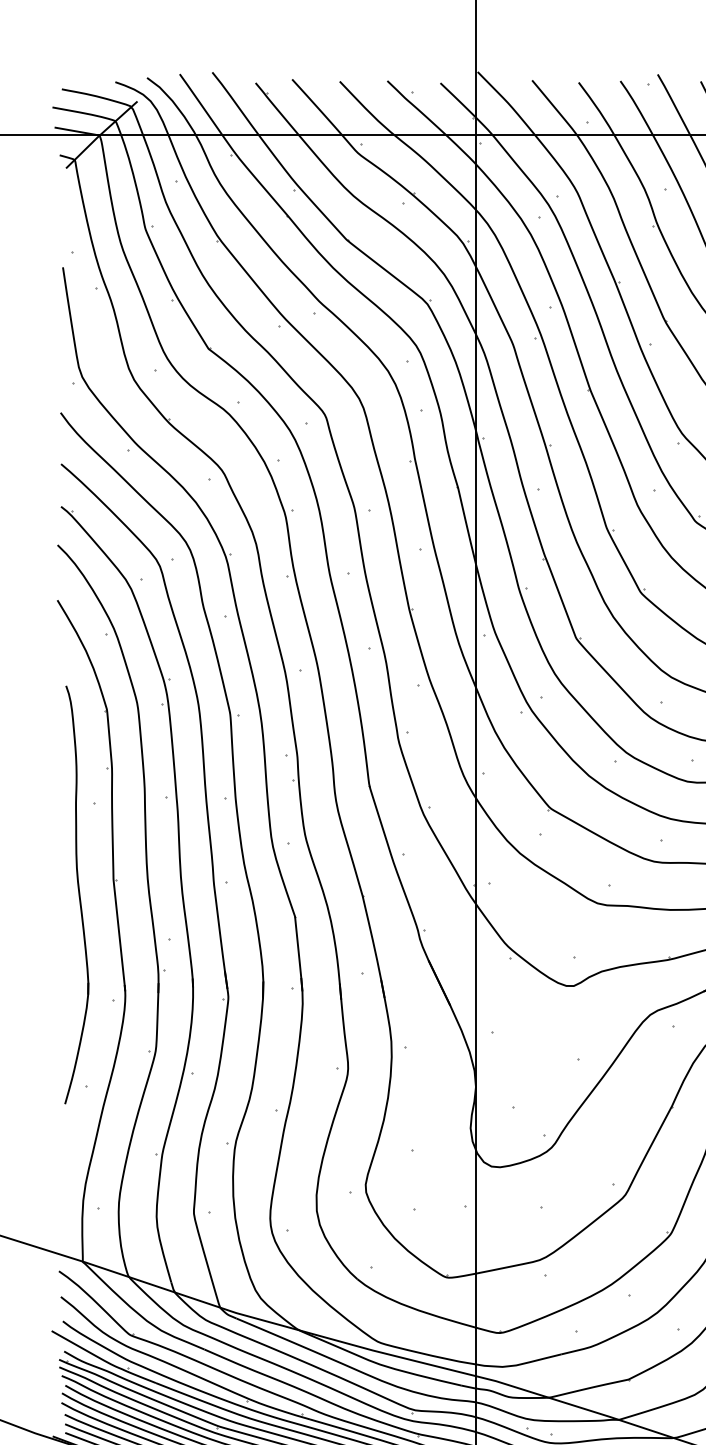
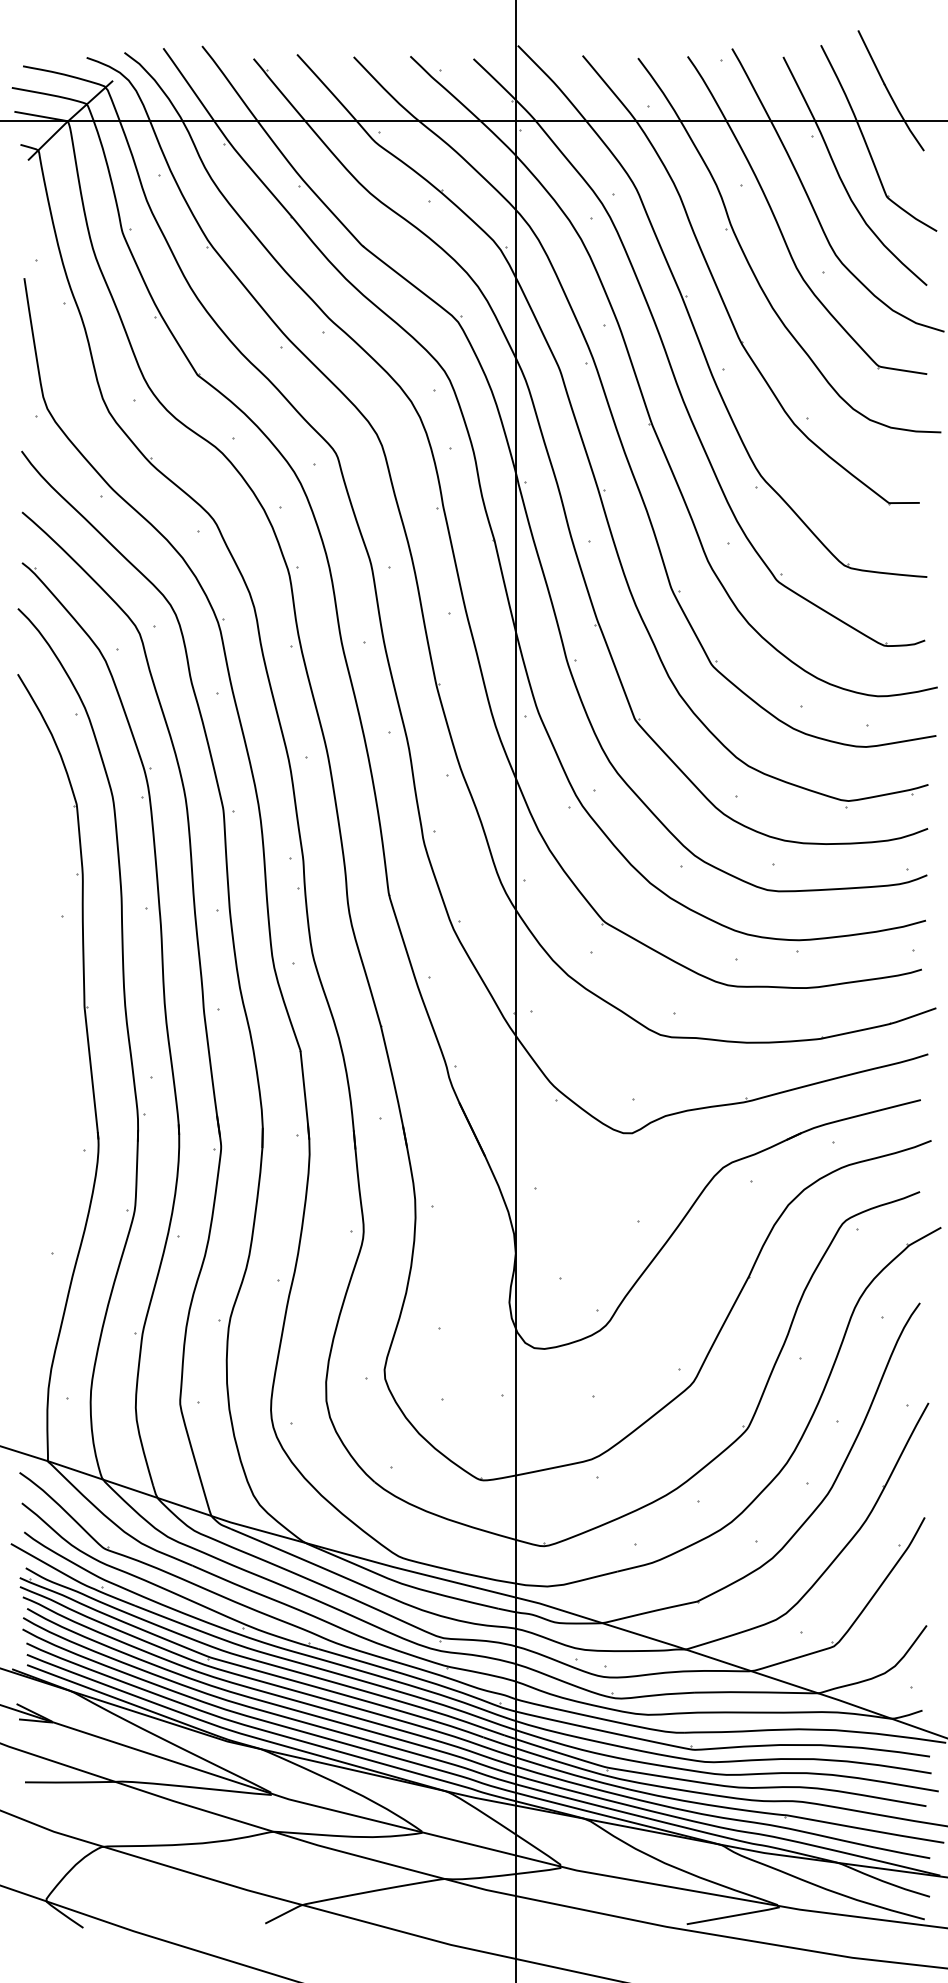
part: (76, 894) -> (40, 1024), removed

